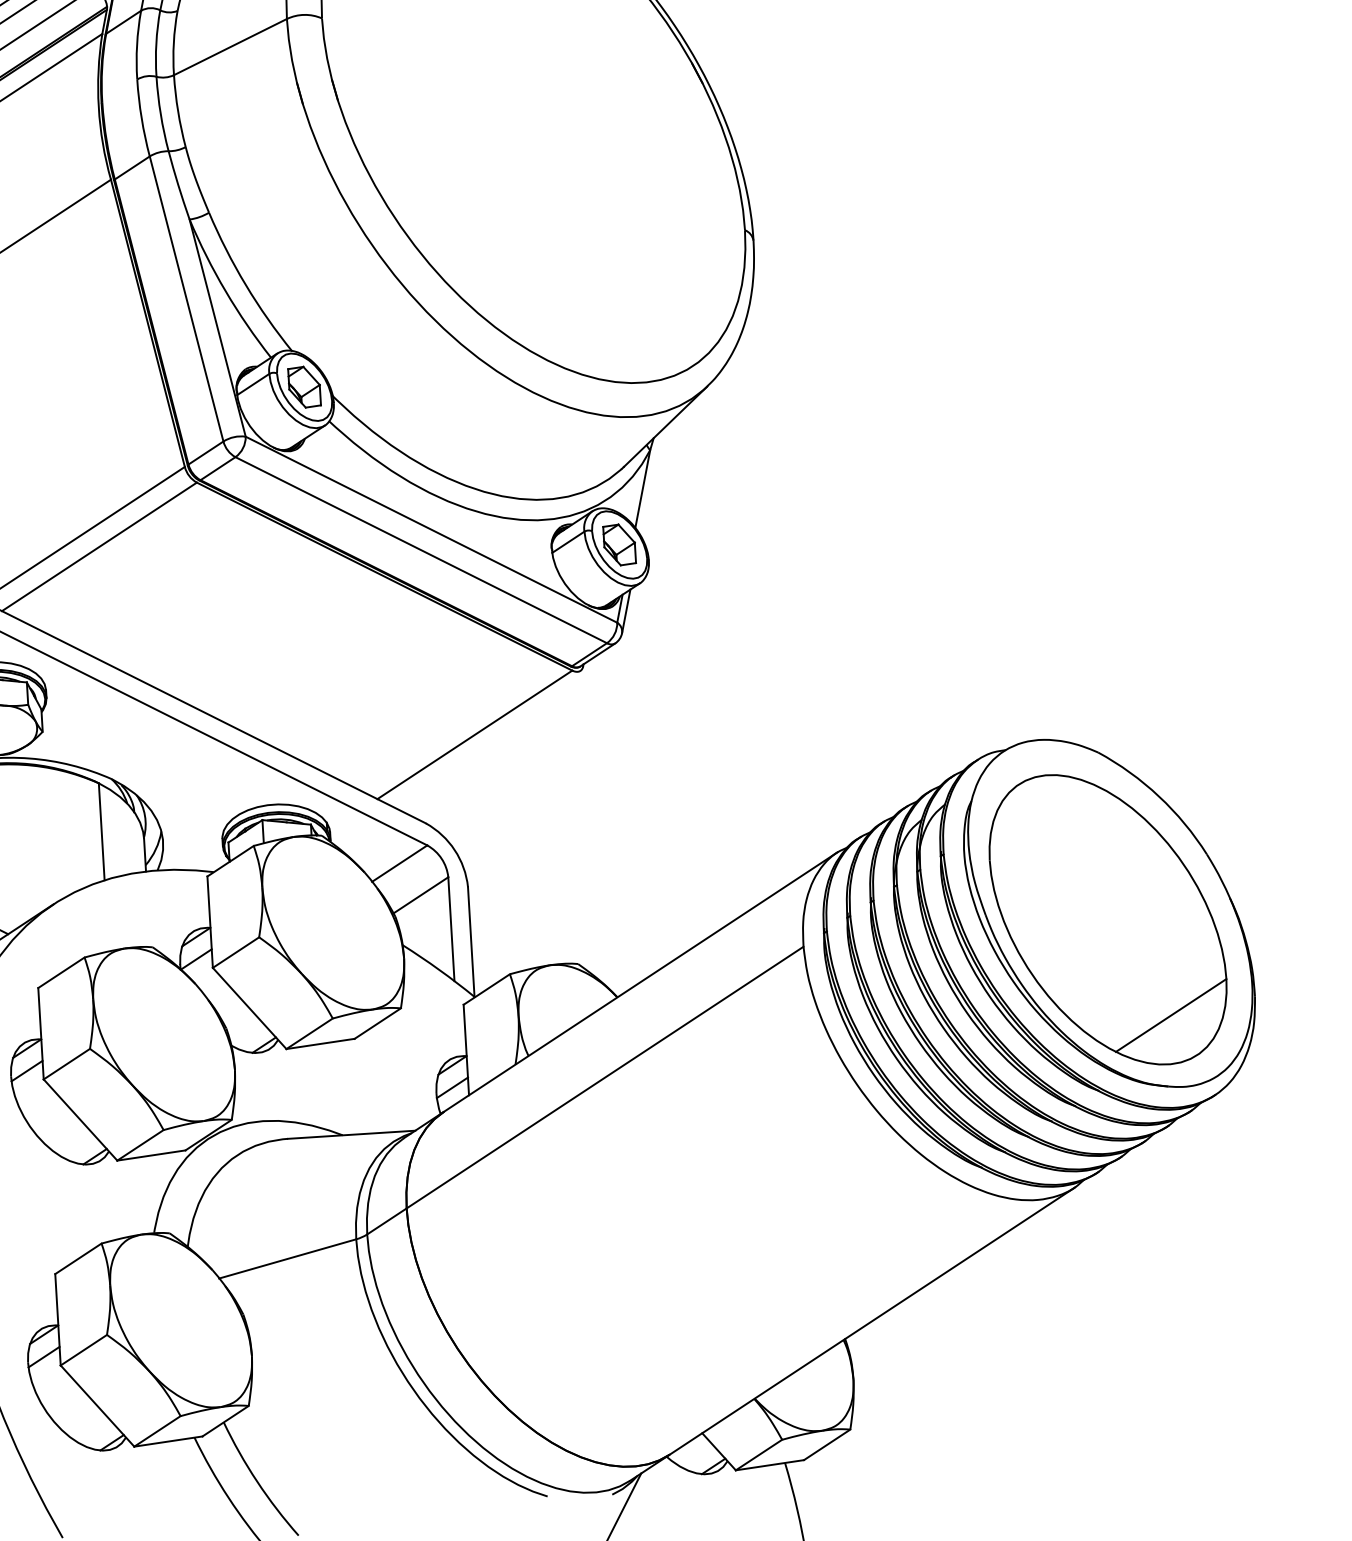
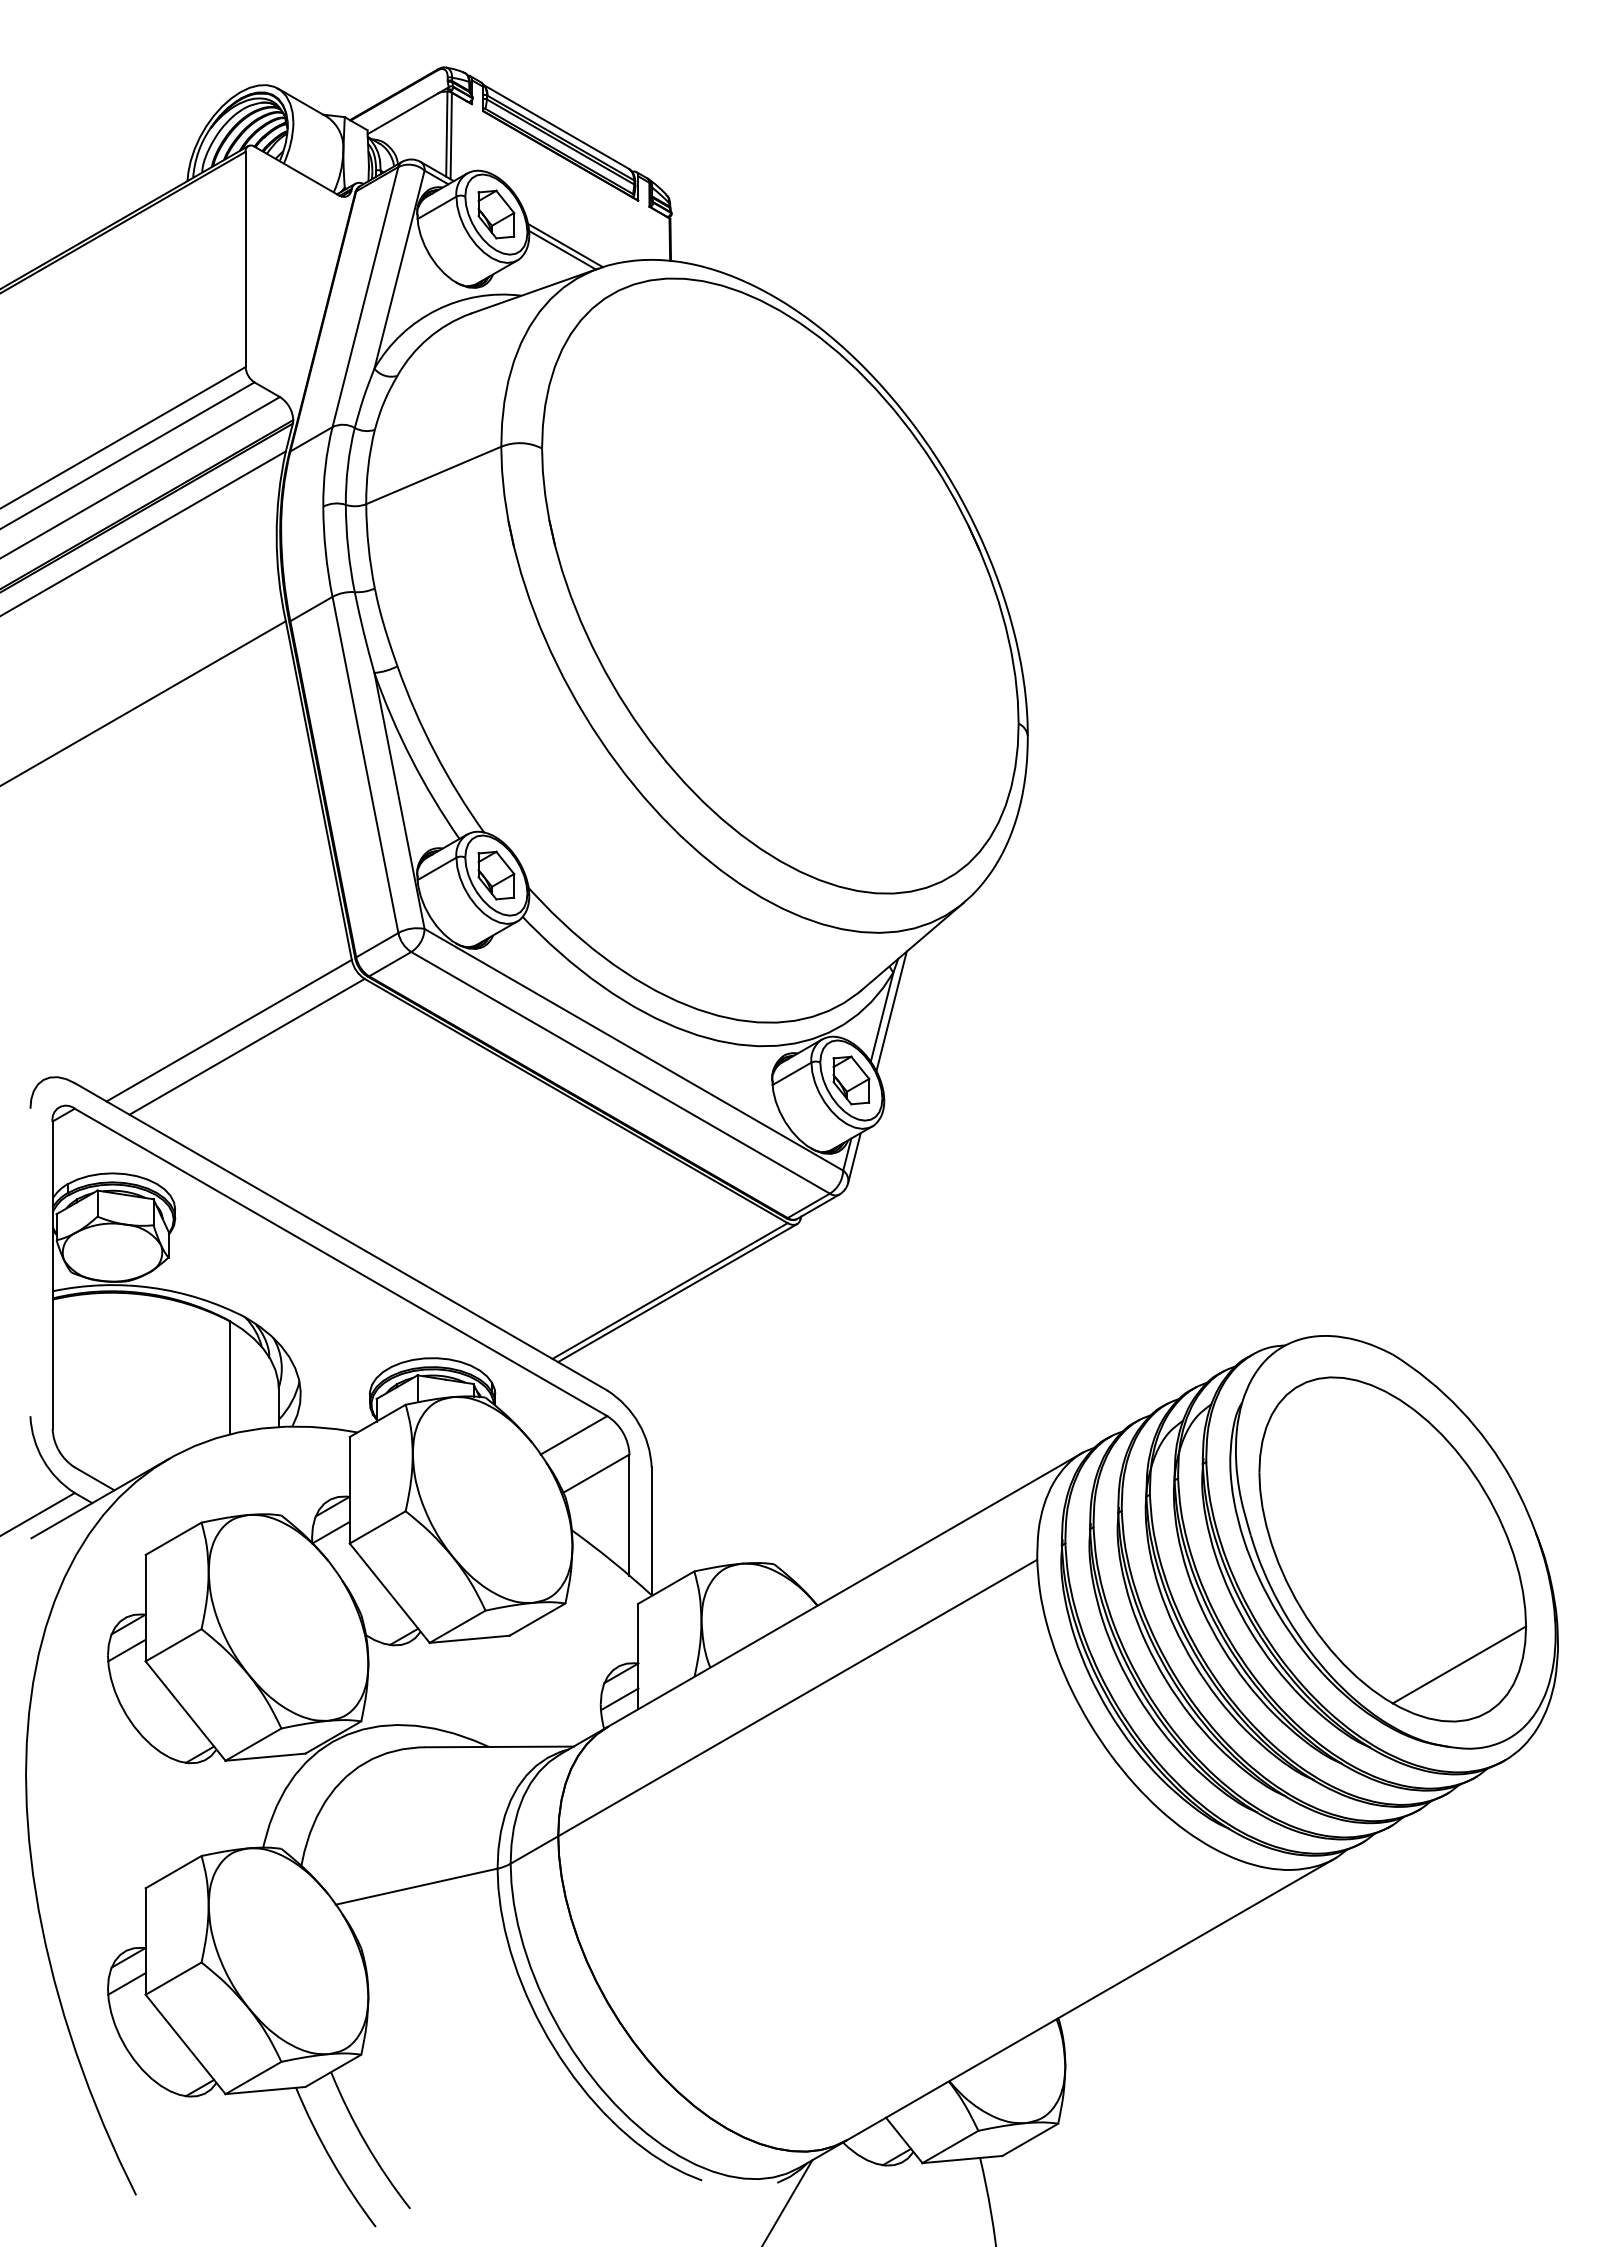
line: (650, 483) -> (891, 1011), added
line: (481, 736) -> (677, 1293), added

